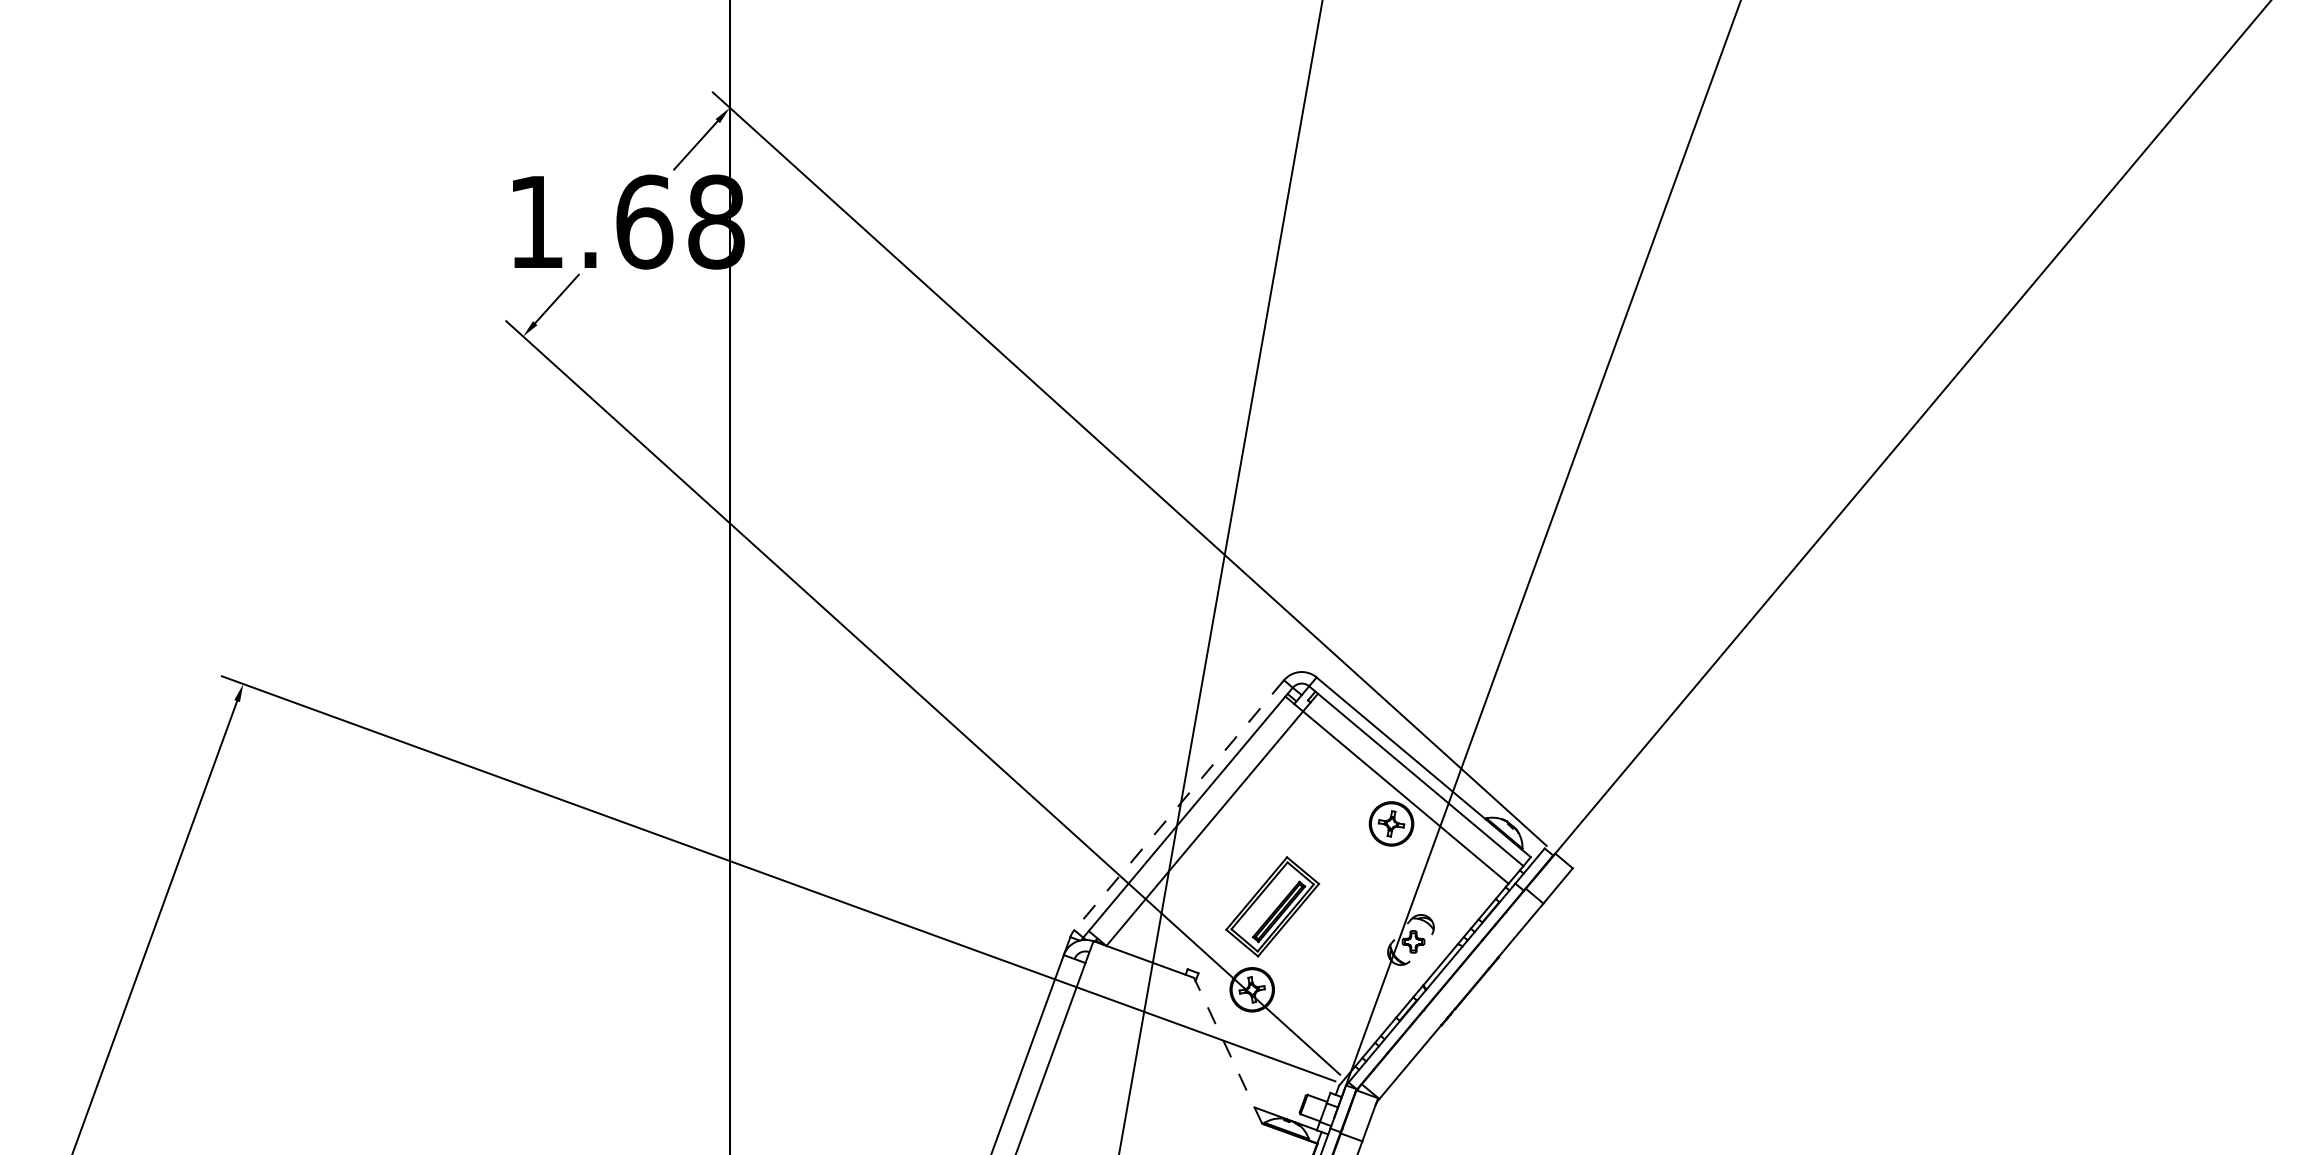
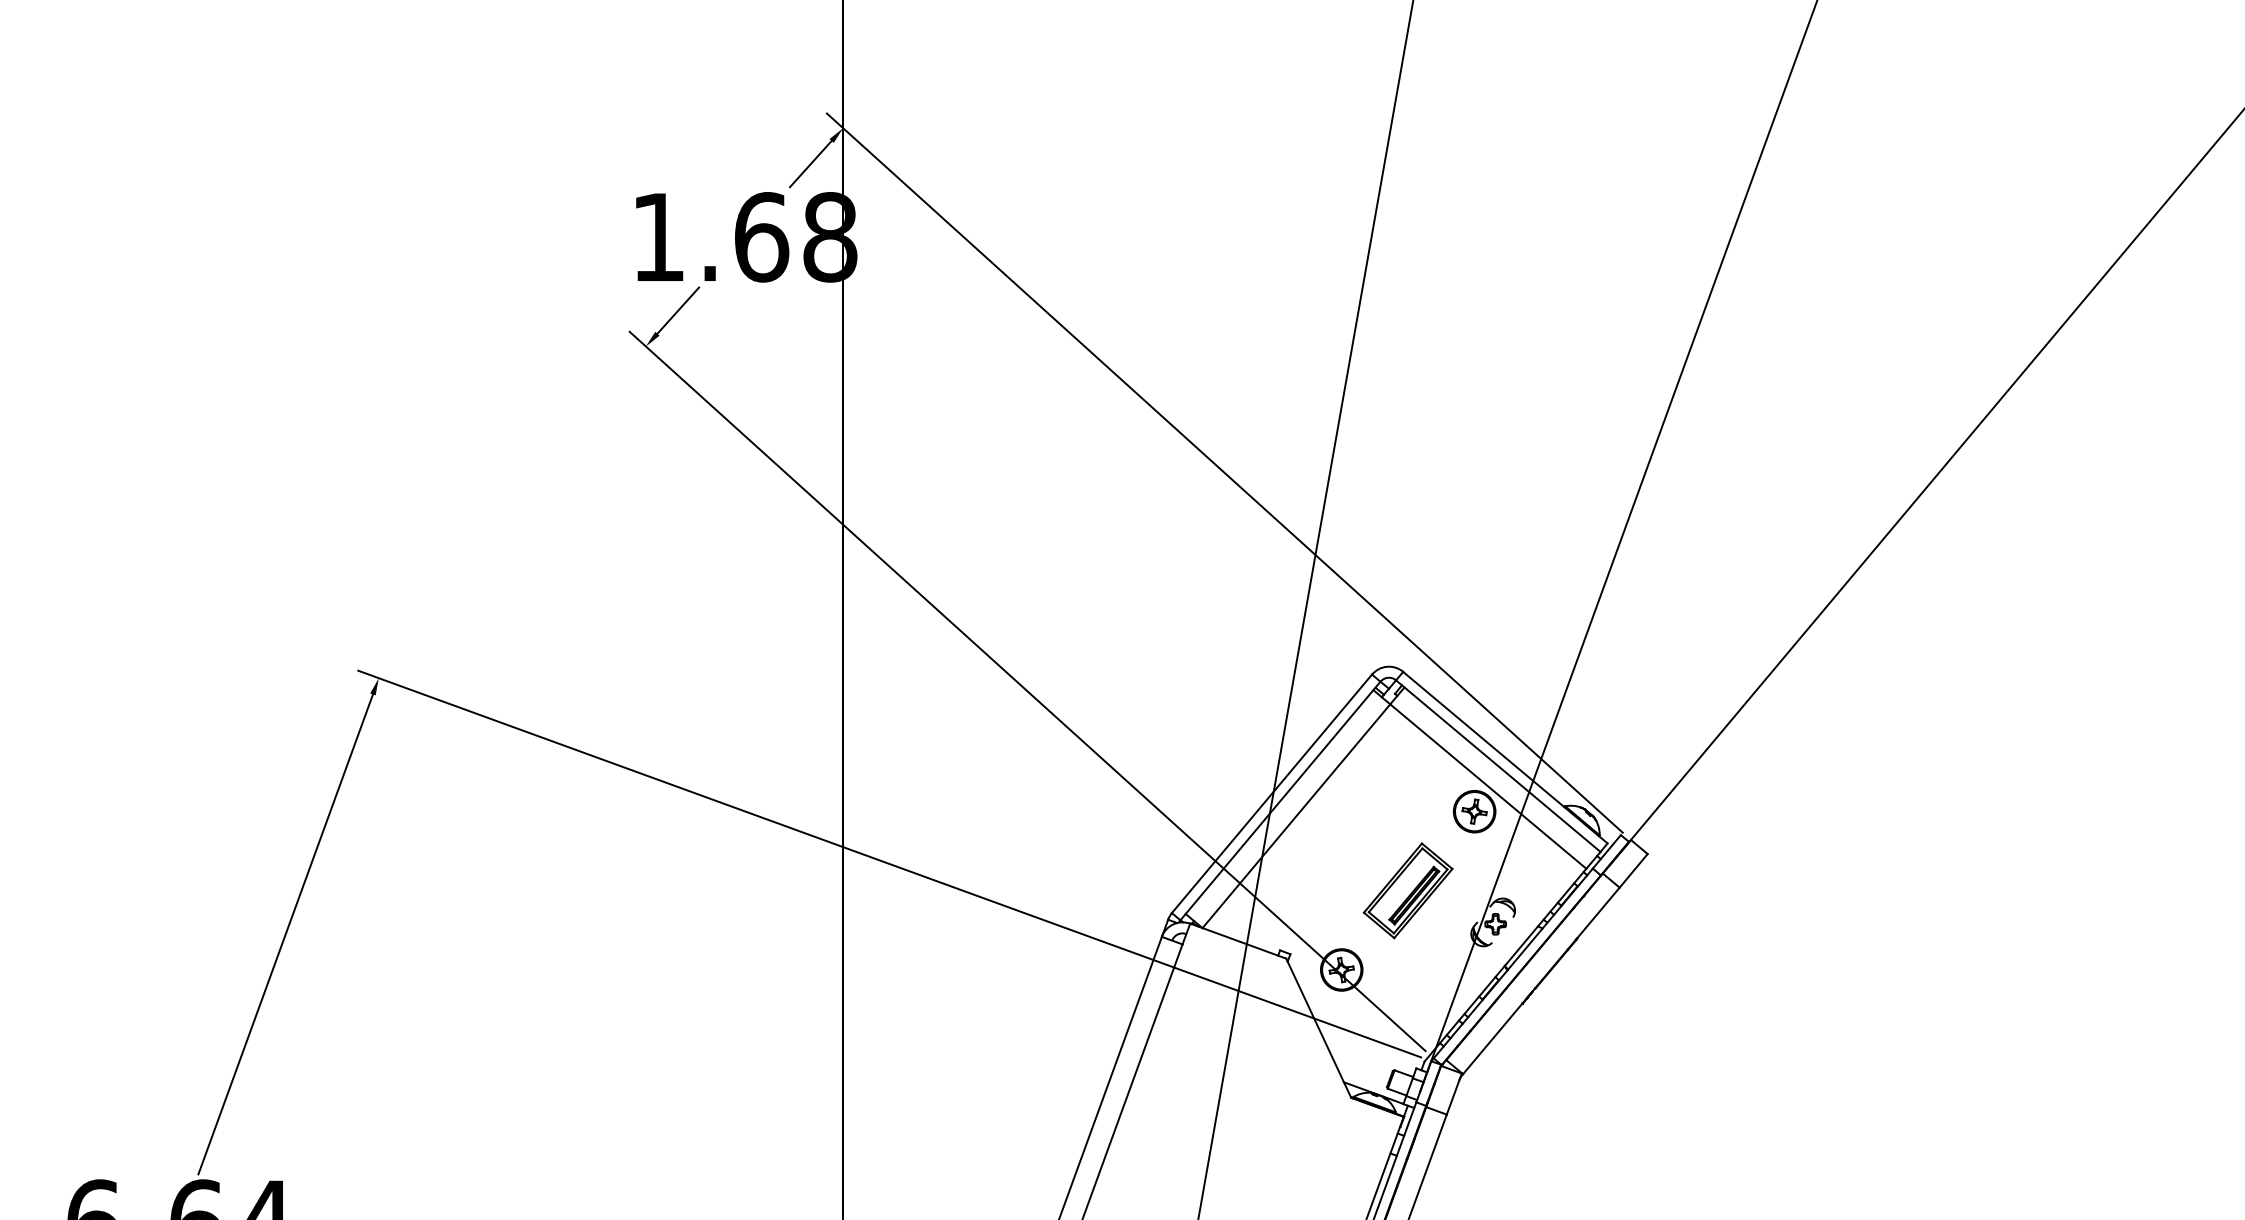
line: (1178, 804) -> (1271, 793), dashed -> solid
part: (1271, 906) -> (1407, 890), moved
line: (1227, 1051) -> (1318, 1028), dashed -> solid

